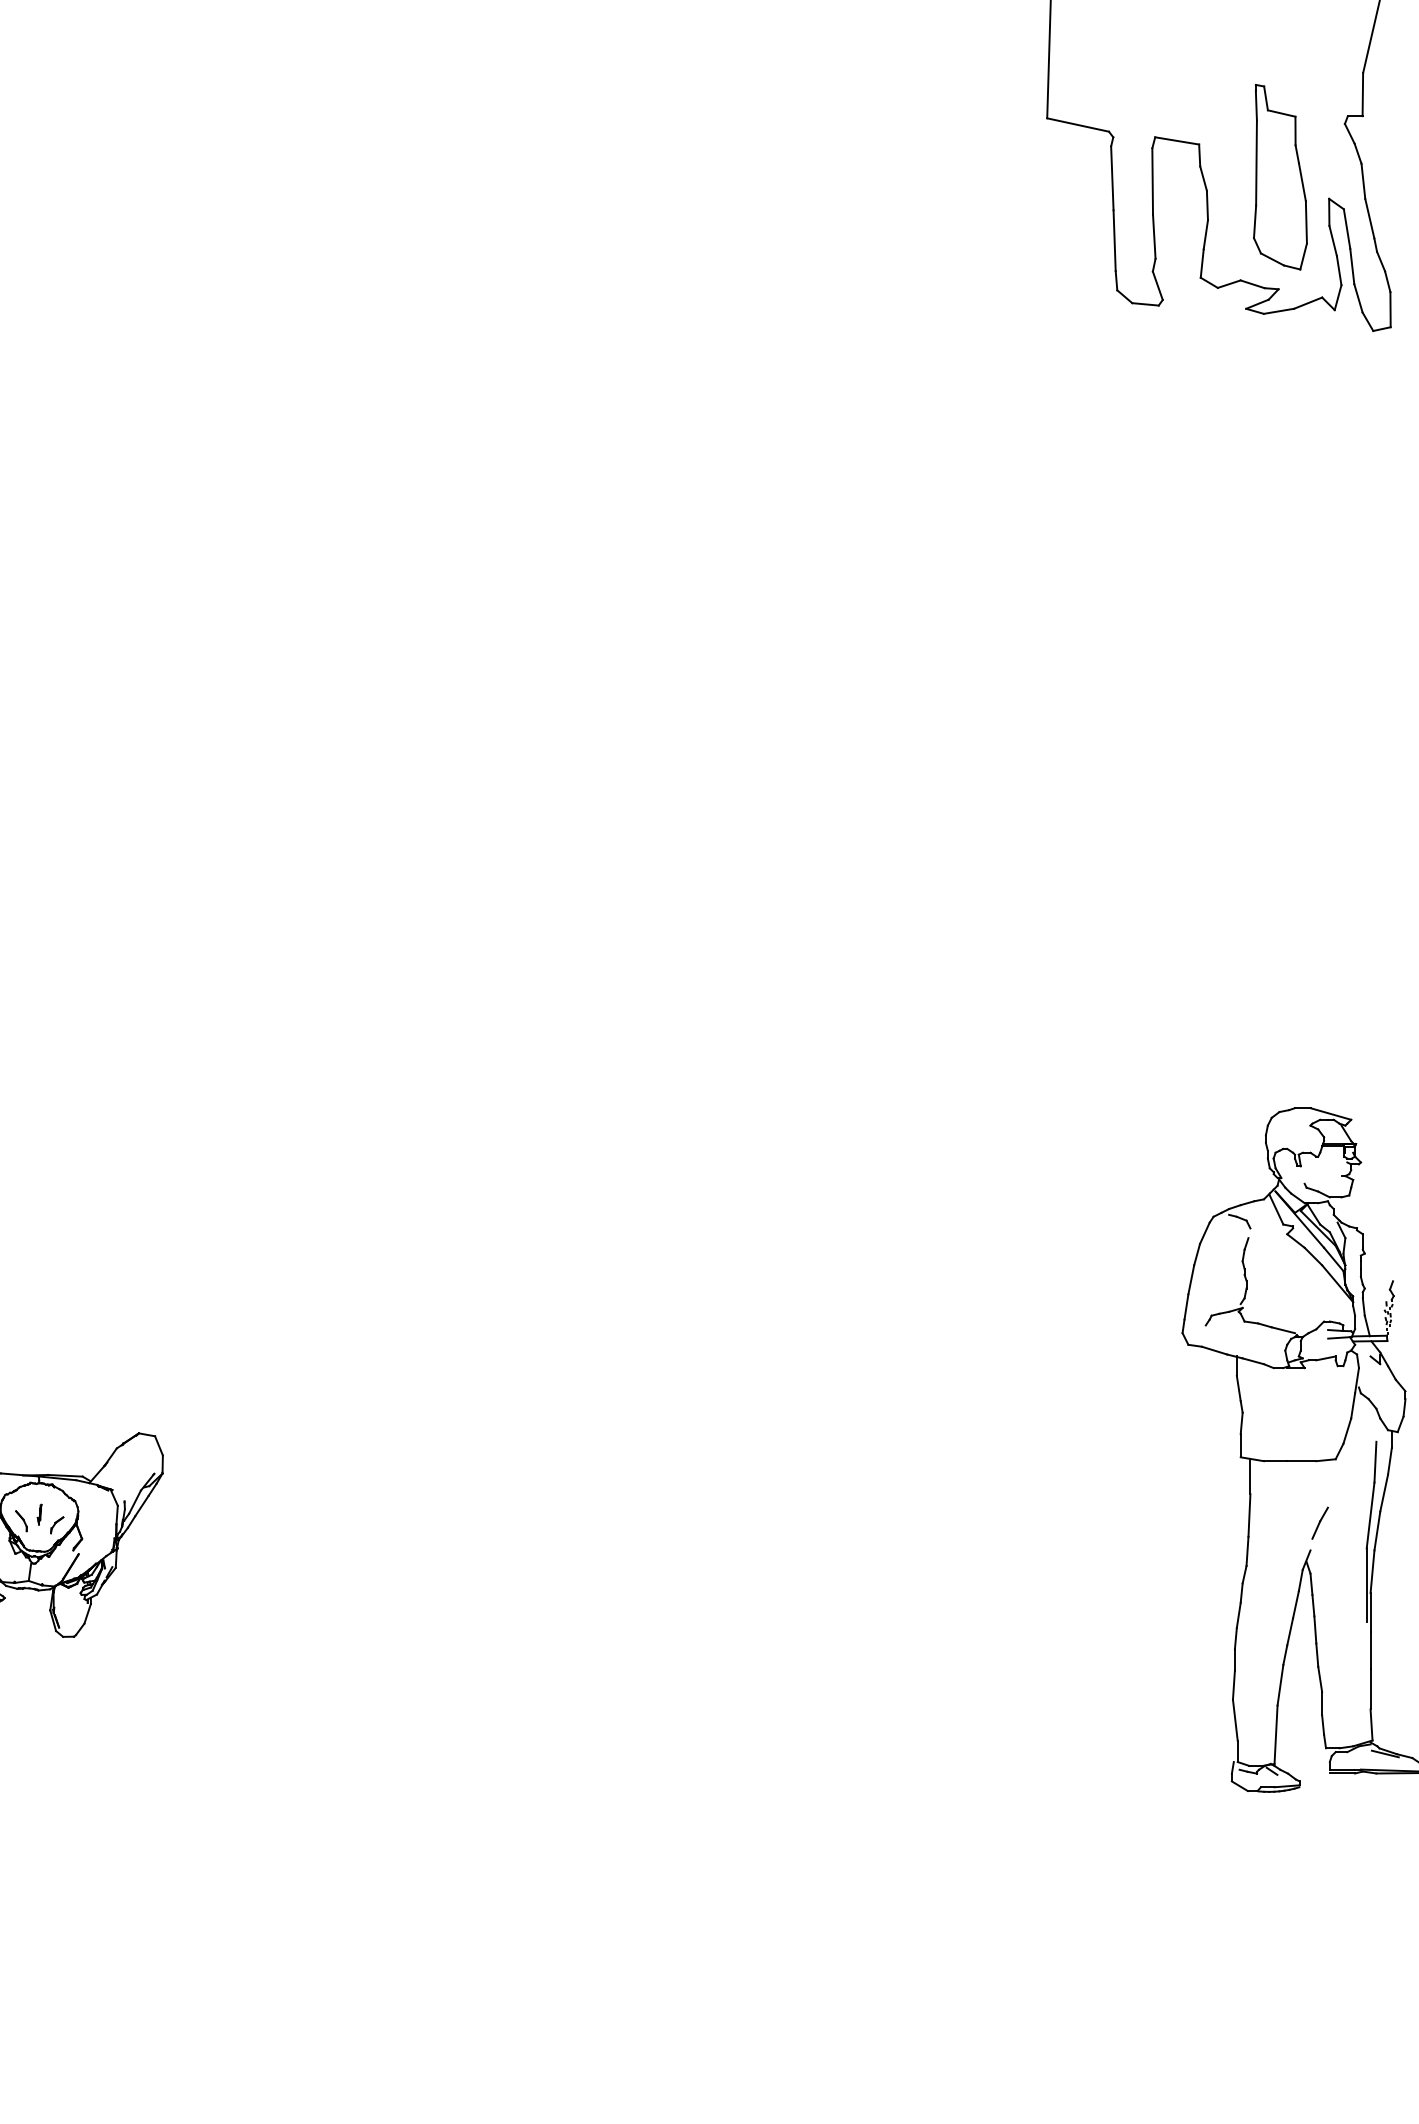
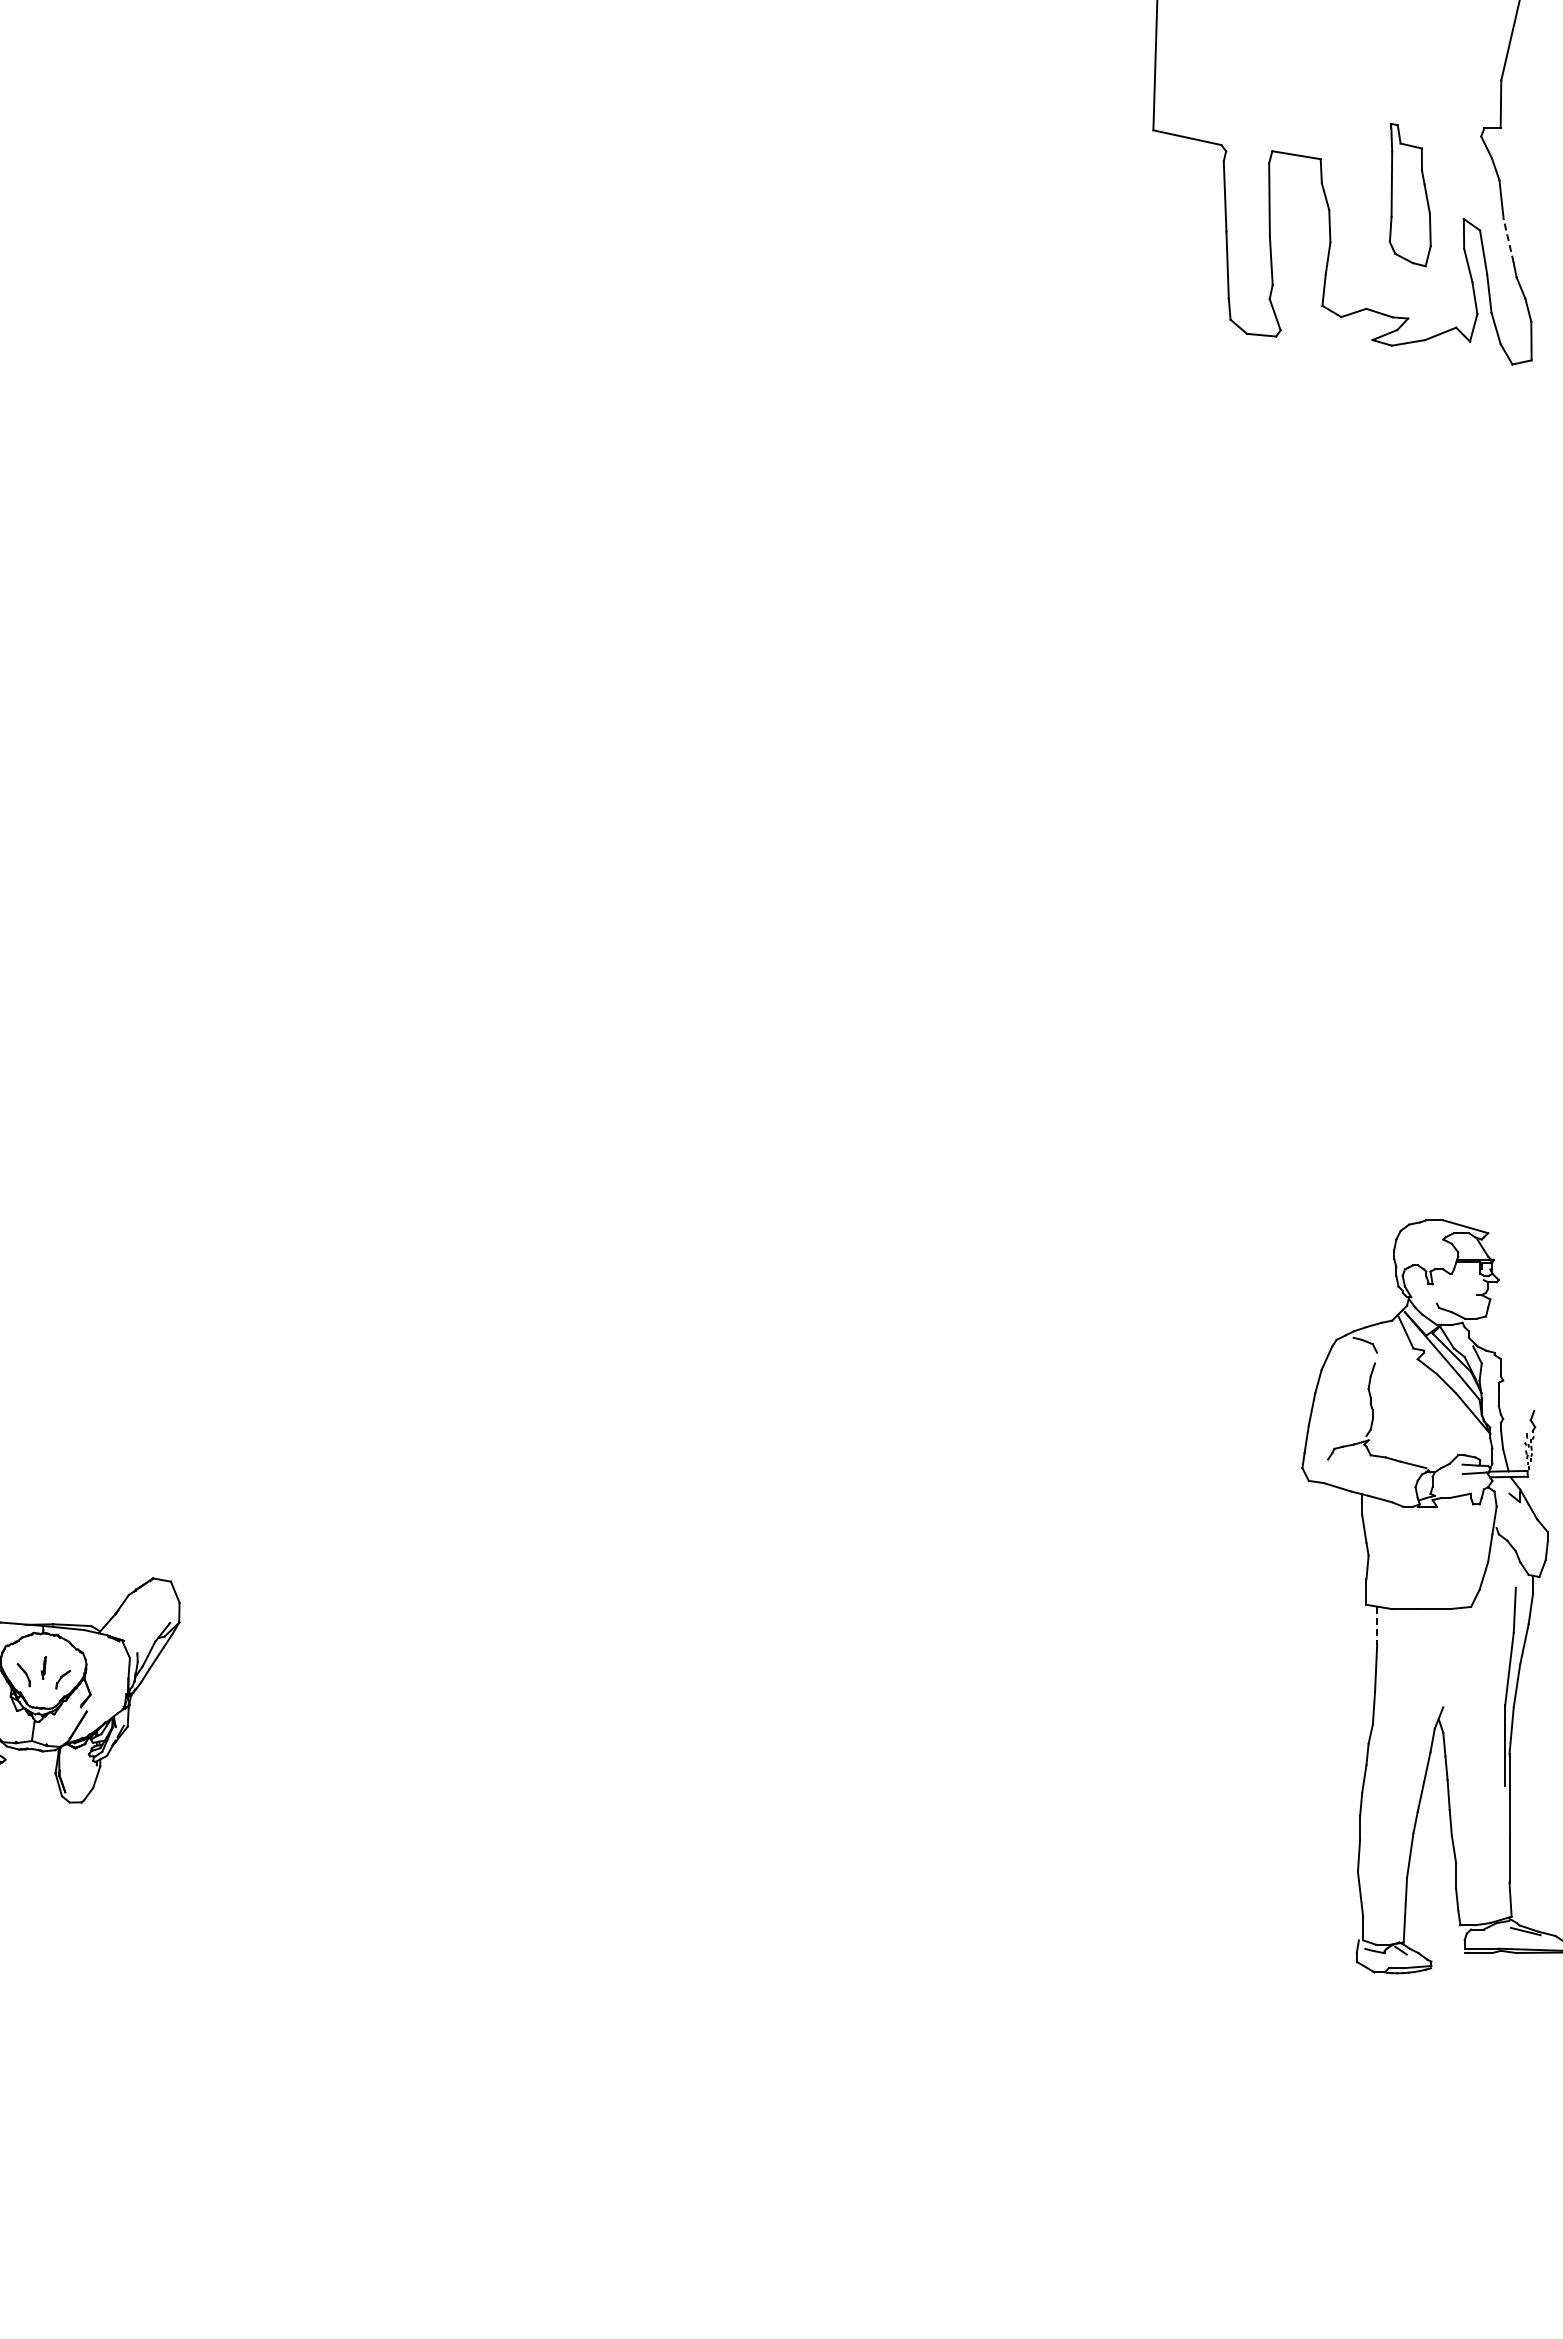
part: (1280, 176) -> (1410, 194), size x0.7
line: (1369, 218) -> (1508, 240), solid -> dashed
line: (1250, 1477) -> (1377, 1626), solid -> dashed
line: (1319, 1523) -> (1453, 1677), removed

